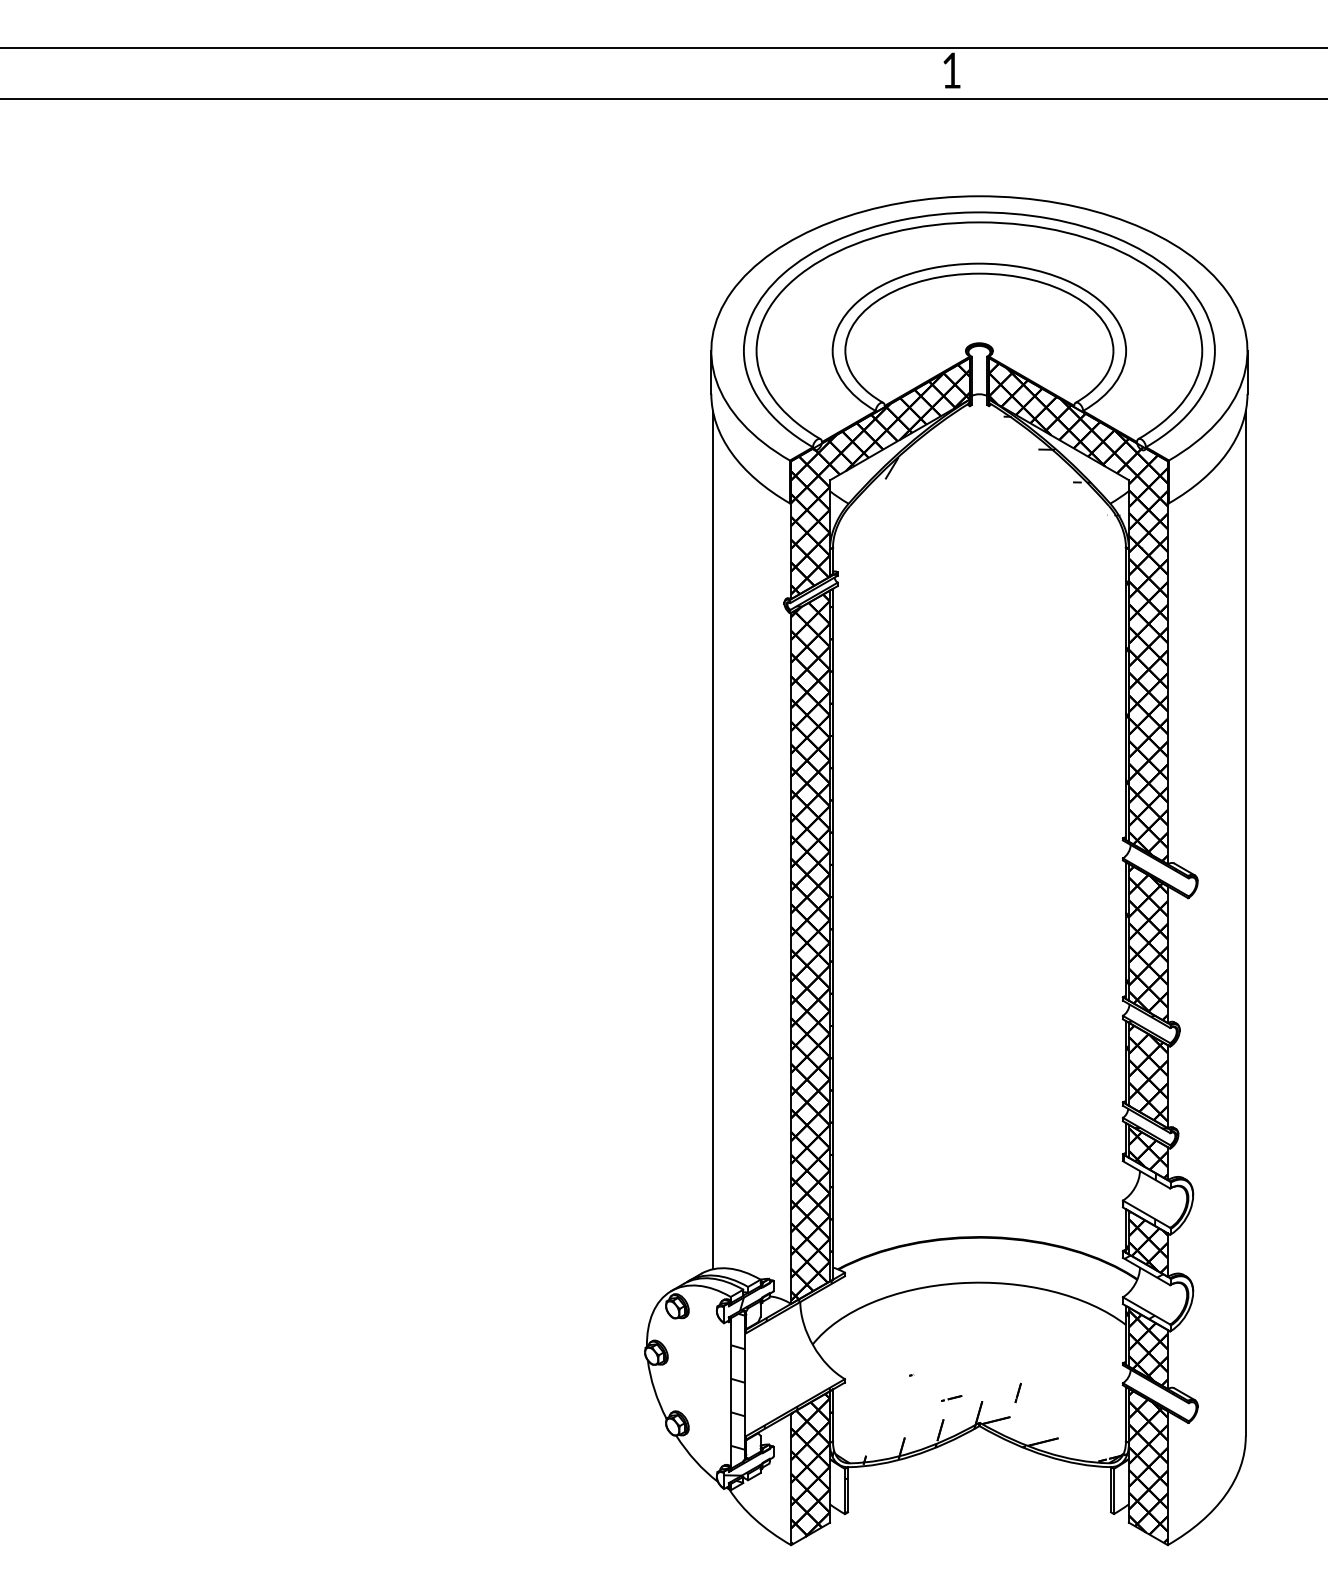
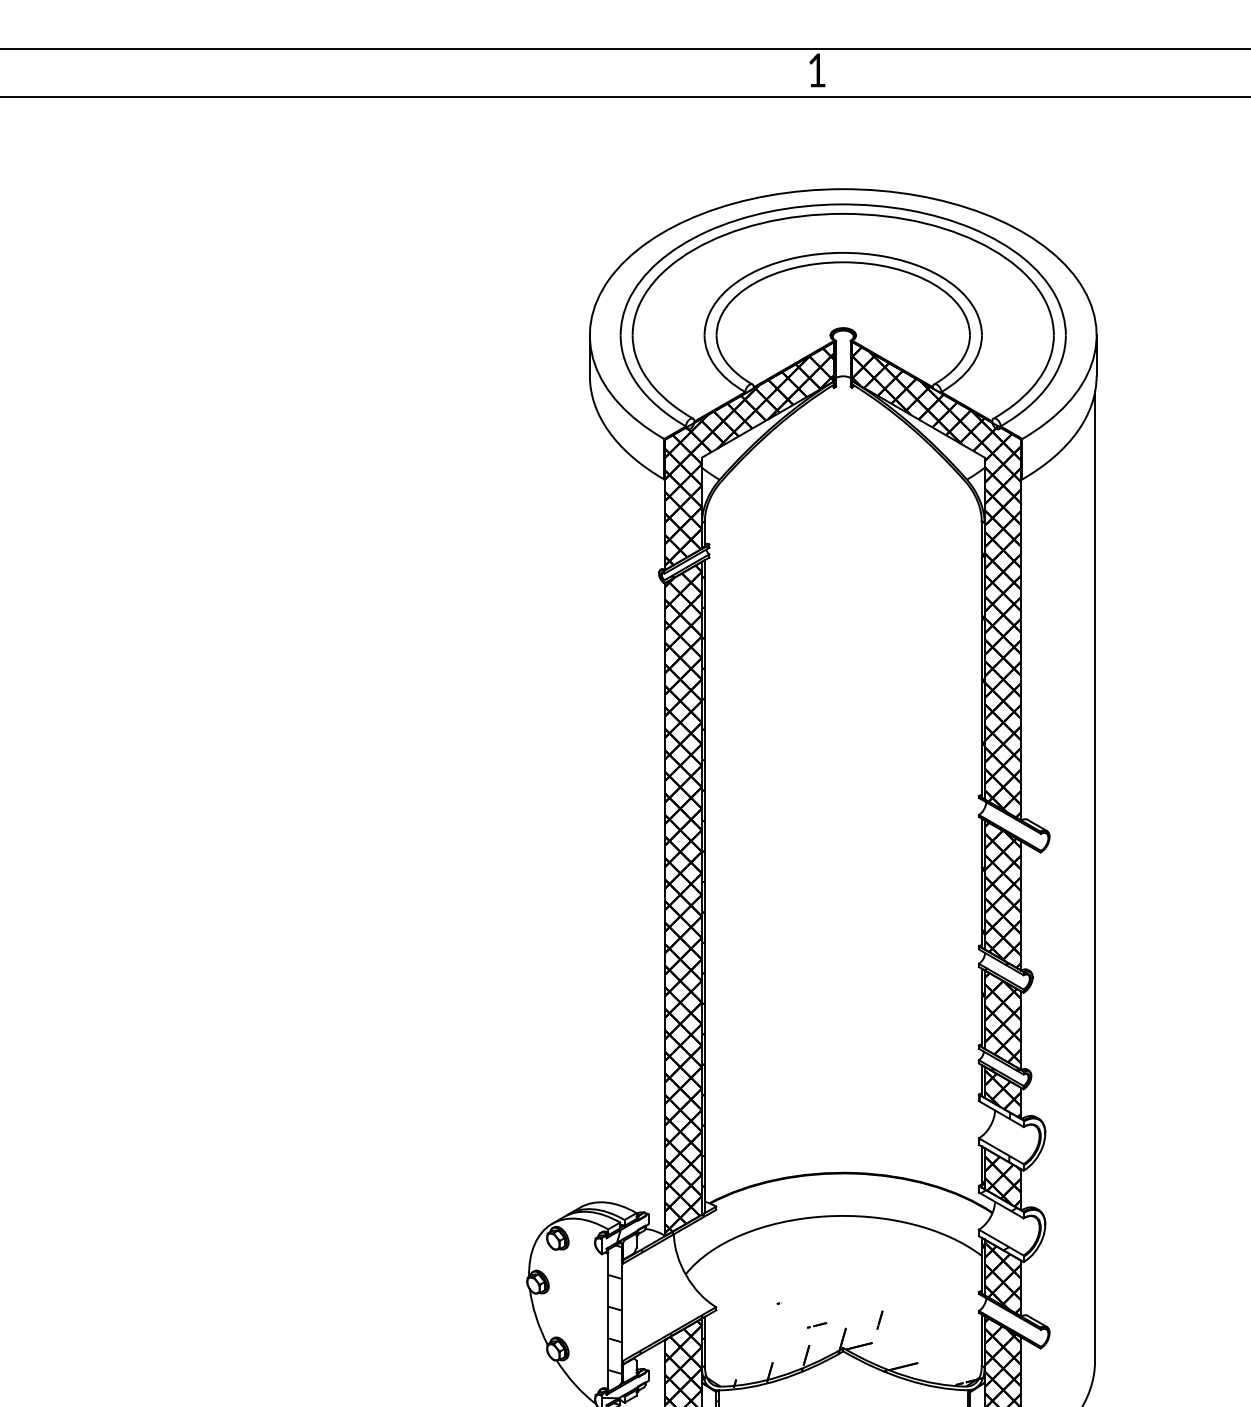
hatch: (927, 440) -> (794, 419), removed
hatch: (1074, 482) -> (933, 459), removed
line: (713, 840) -> (591, 798), removed

